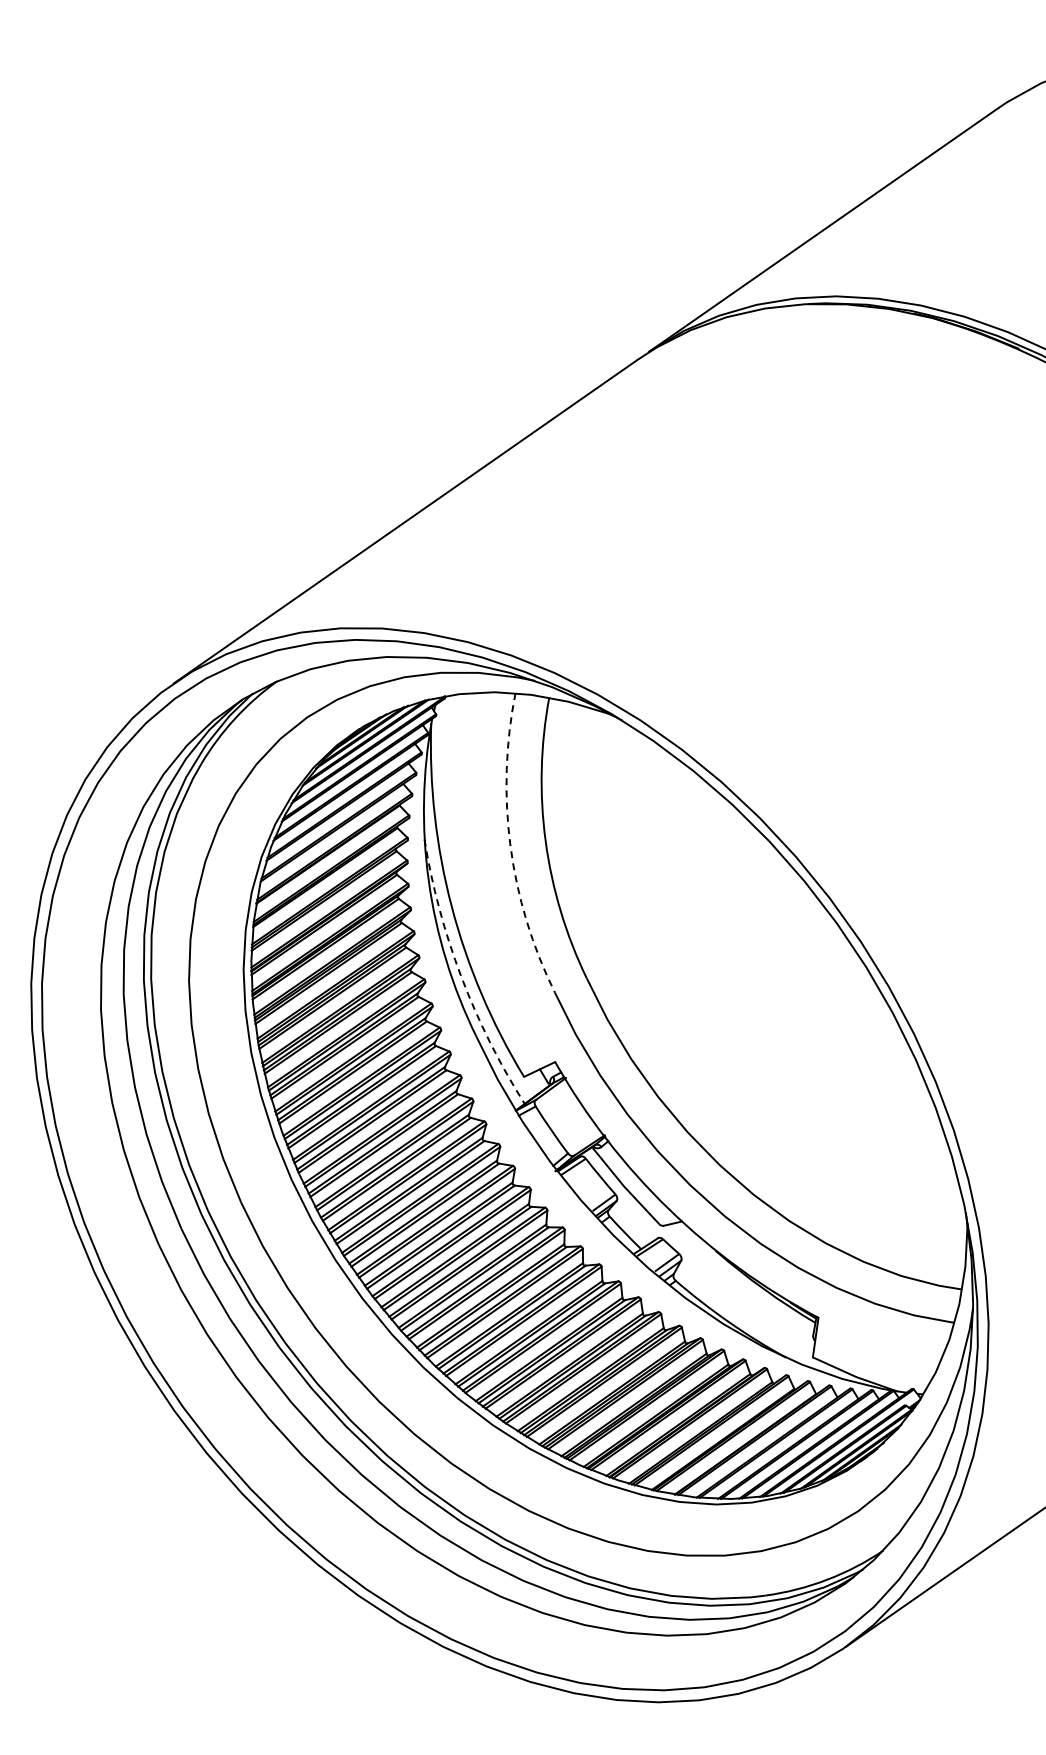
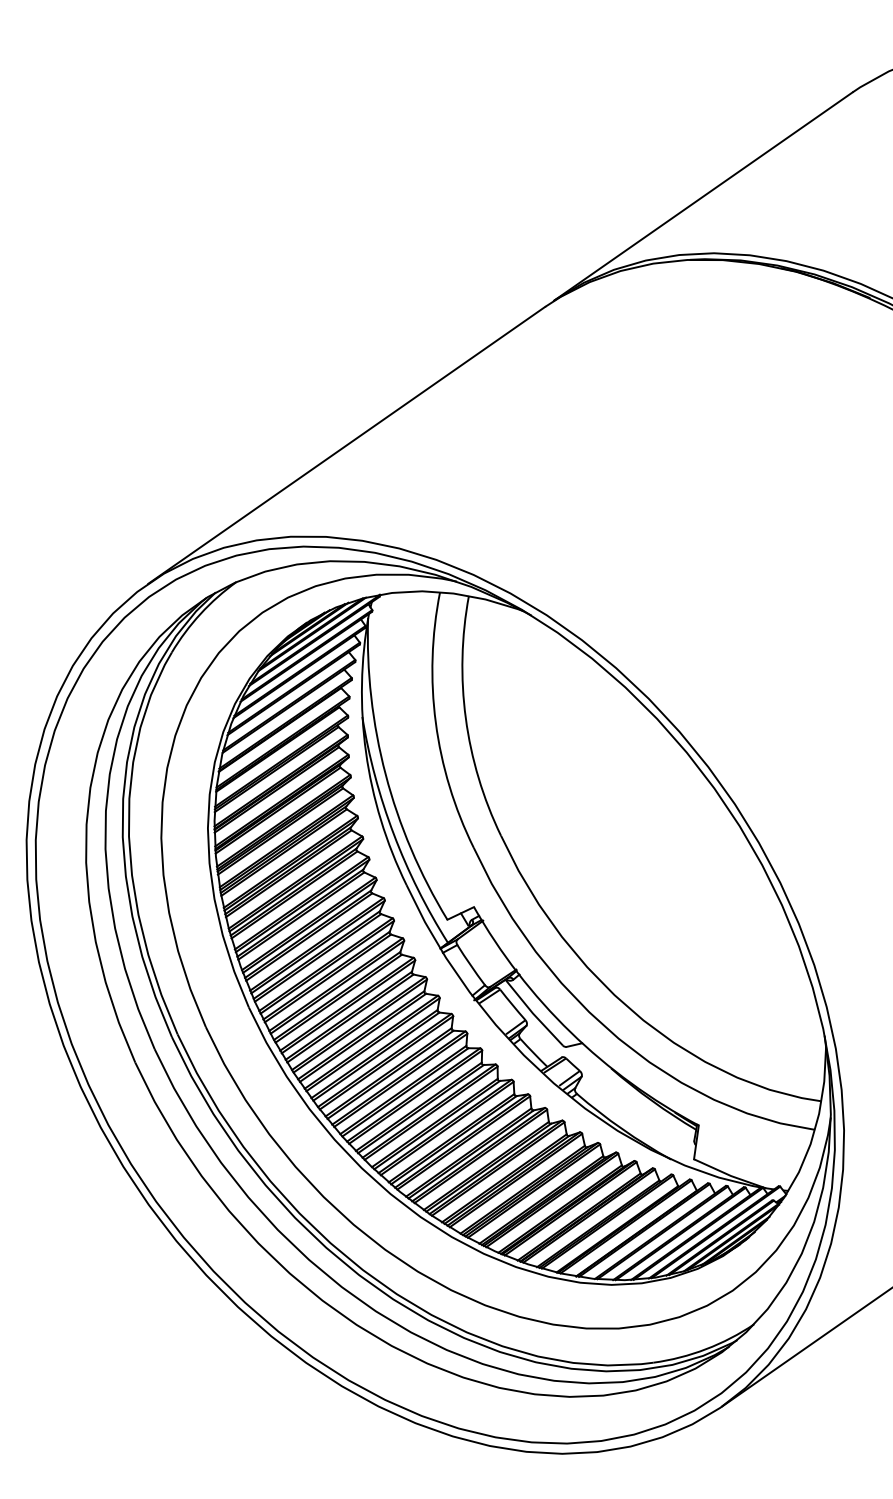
arc: (510, 846) -> (435, 723), dashed -> solid
arc: (461, 976) -> (393, 834), dashed -> solid

